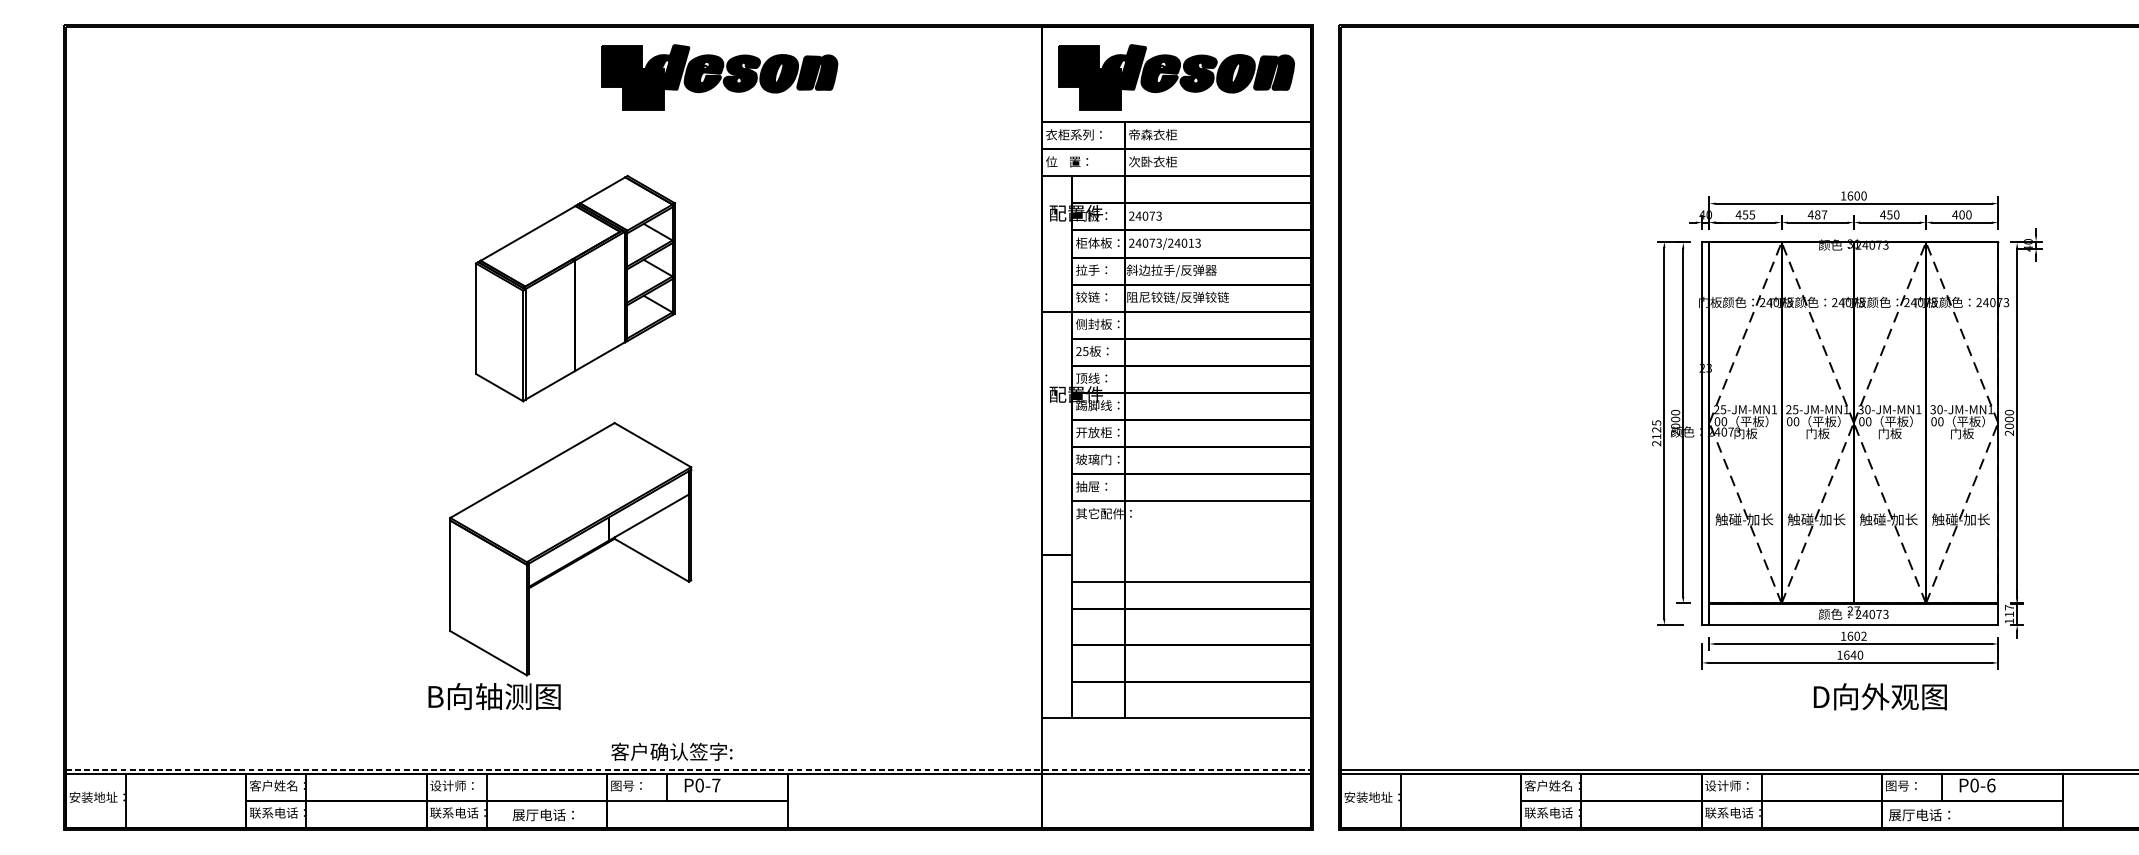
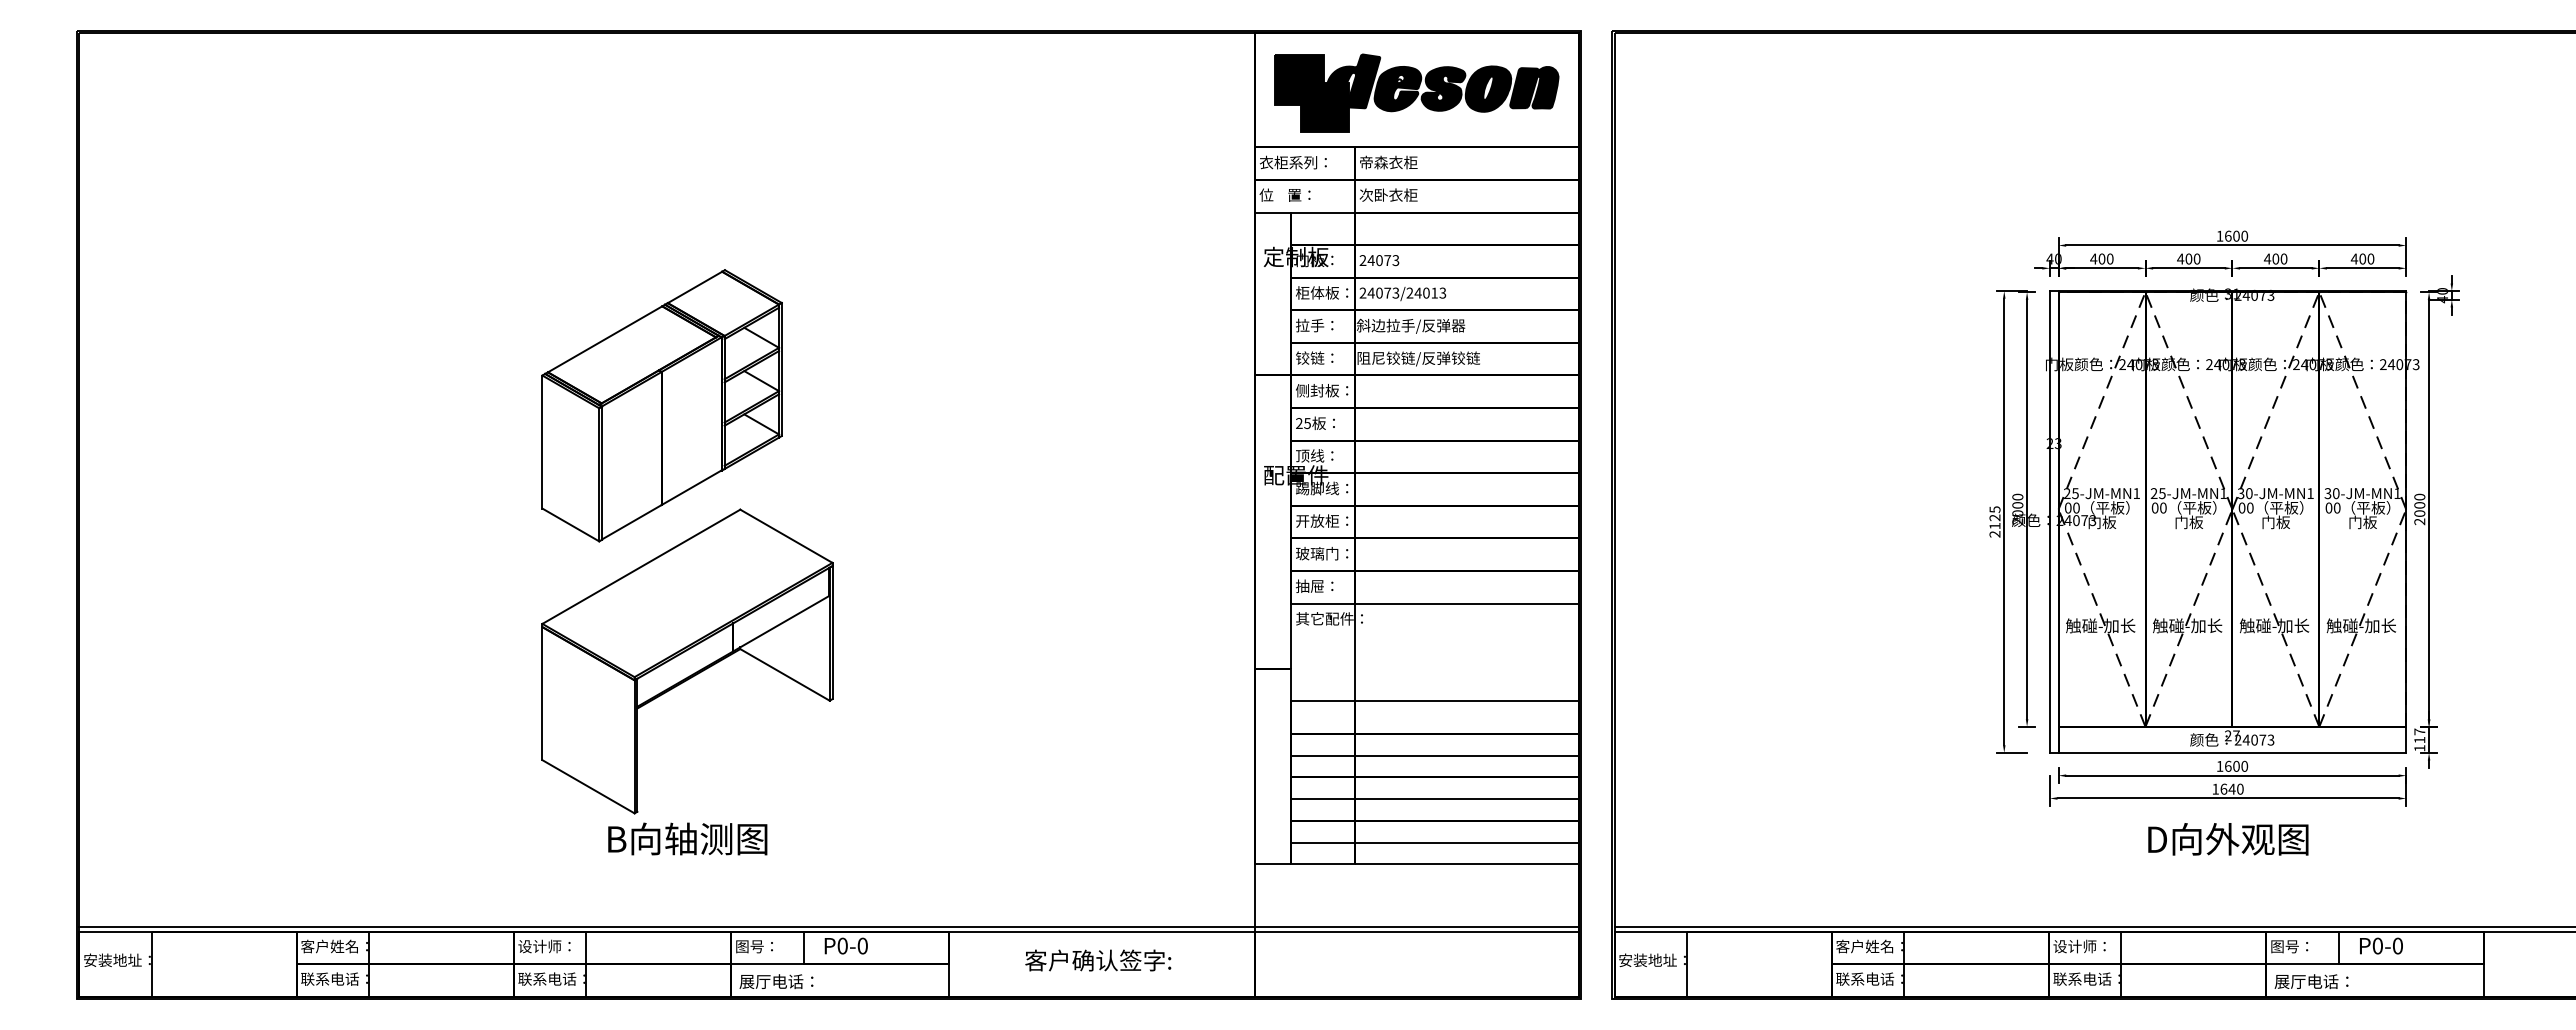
part: (719, 76) -> (866, 92), removed
text: (1075, 212) -> (1295, 256), 配置件 -> 定制板
text: (1748, 214) -> (2105, 258), 455 -> 400
text: (1820, 214) -> (2192, 258), 487 -> 400
text: (1889, 214) -> (2275, 258), 450 -> 400
part: (574, 288) -> (661, 405), moved
line: (1191, 627) -> (1434, 755), added
text: (1863, 636) -> (2244, 766), 1602 -> 1600
line: (1191, 663) -> (1434, 799), added
text: (494, 696) -> (687, 838), moved
text: (1880, 696) -> (2228, 839), moved
line: (1191, 699) -> (1434, 842), added
text: (672, 751) -> (1098, 960), moved
line: (688, 770) -> (829, 927), dashed -> solid
text: (716, 785) -> (862, 945), P0-7 -> P0-0
text: (1991, 785) -> (2398, 945), P0-6 -> P0-0
text: (543, 814) -> (776, 981), moved

